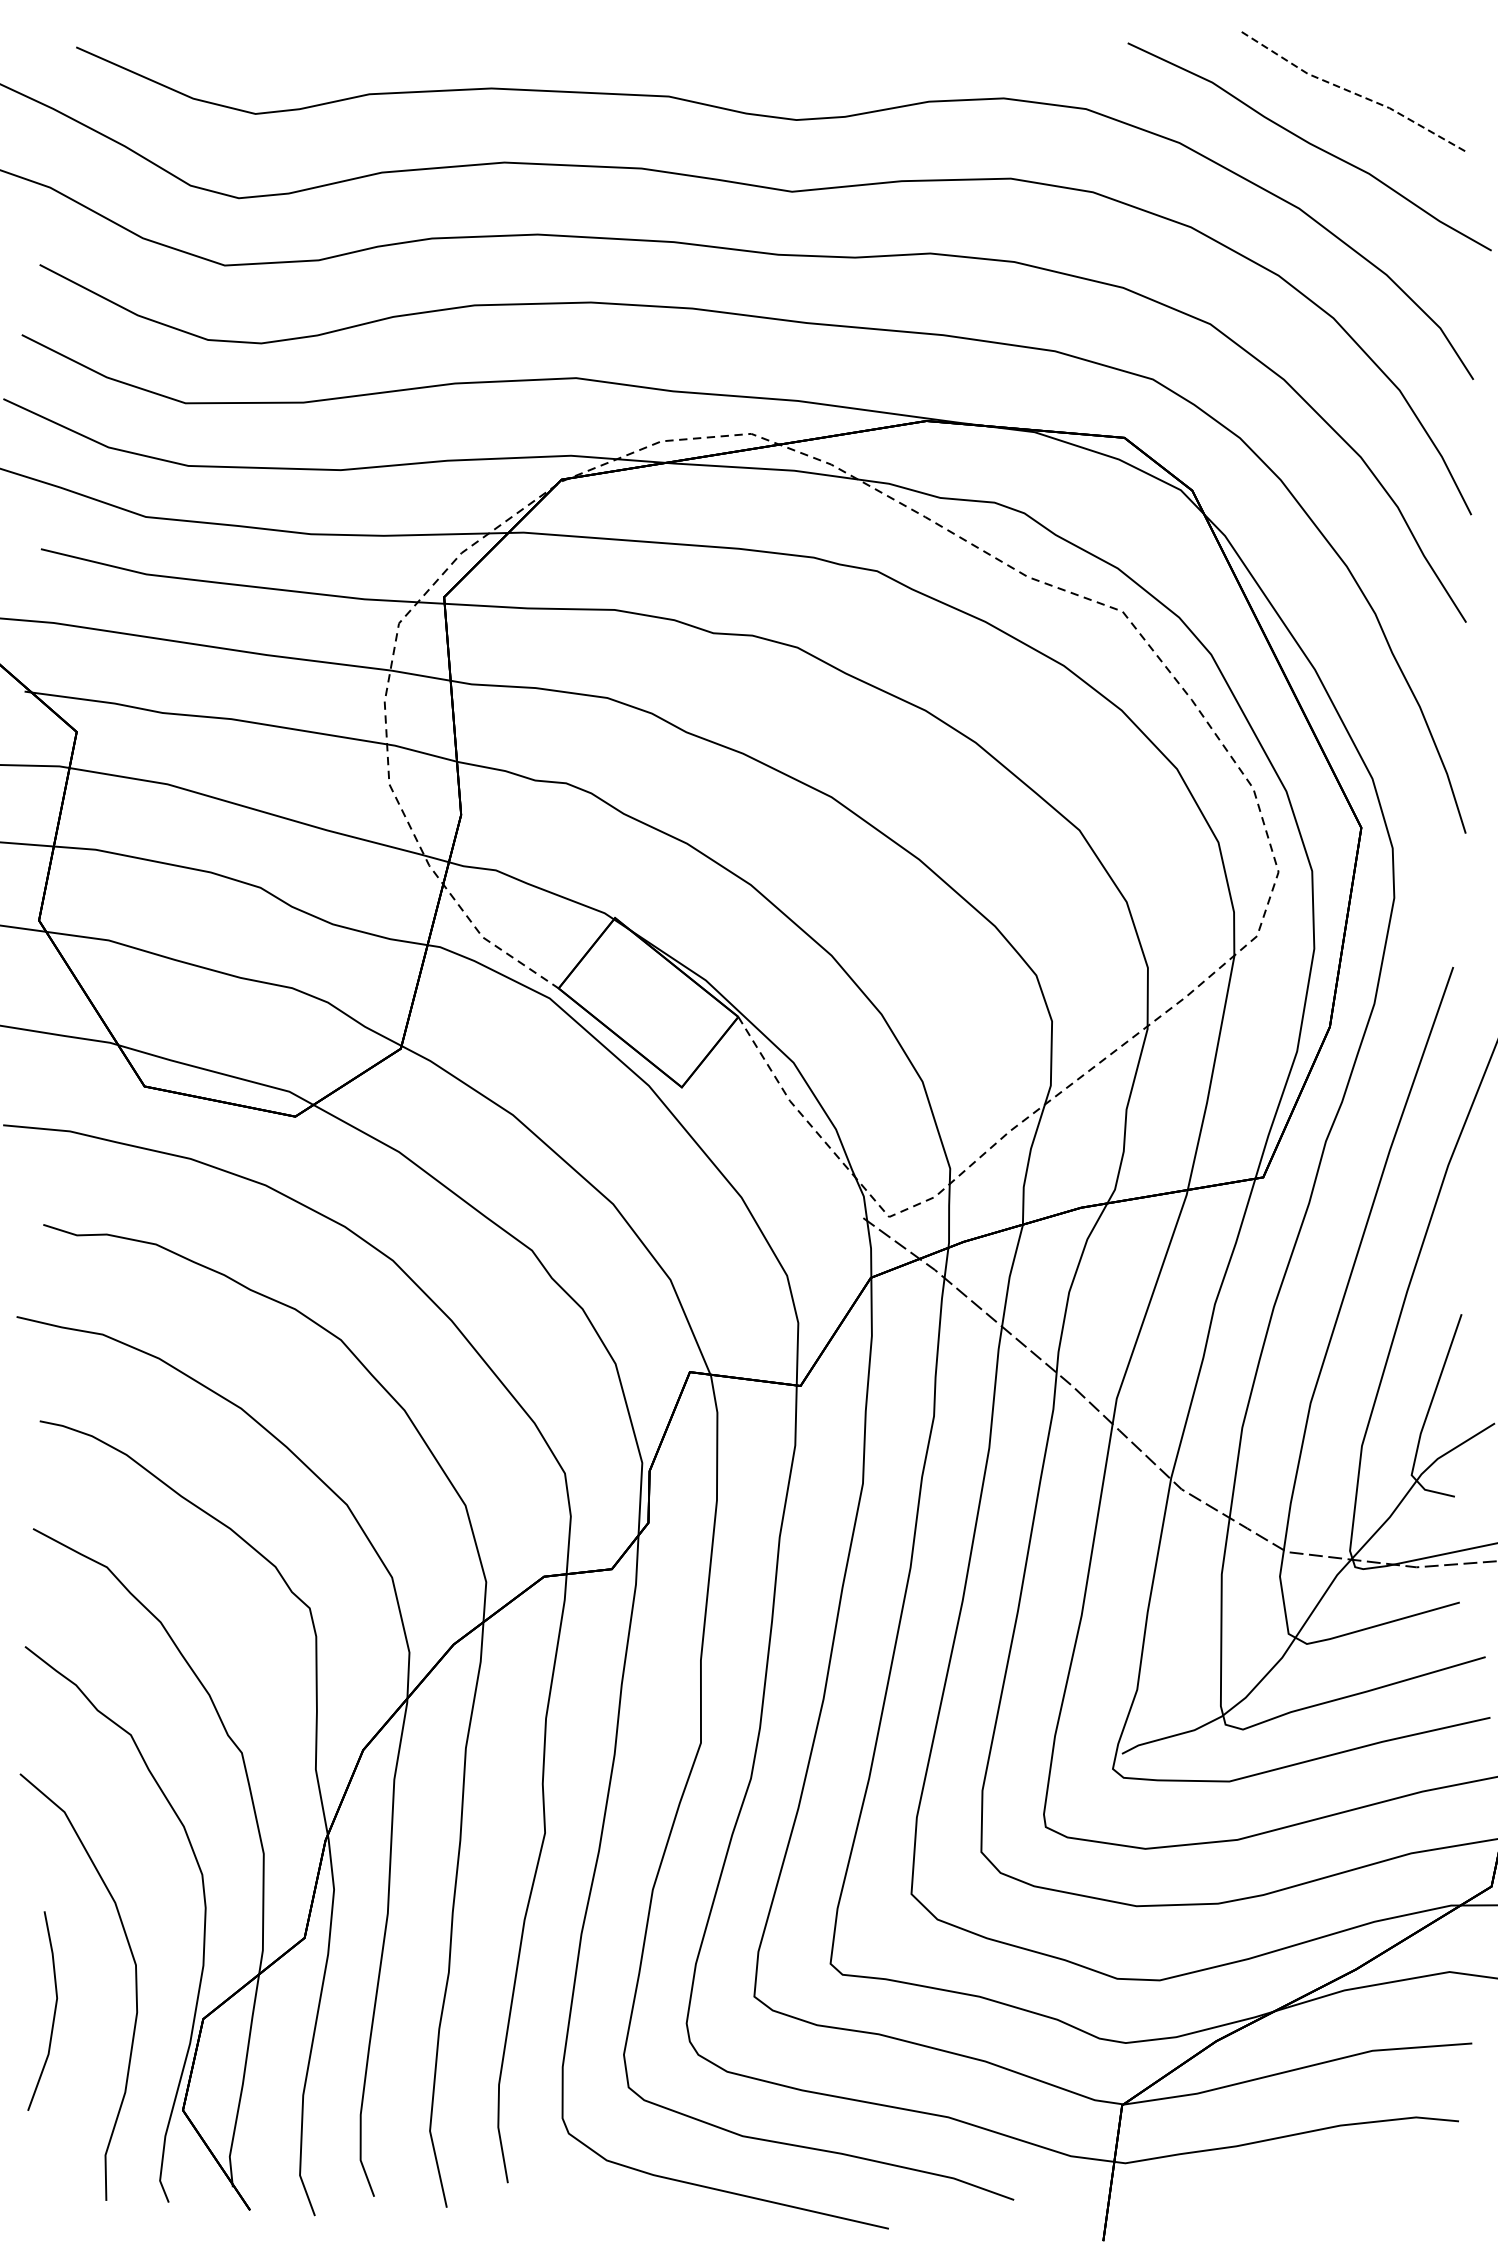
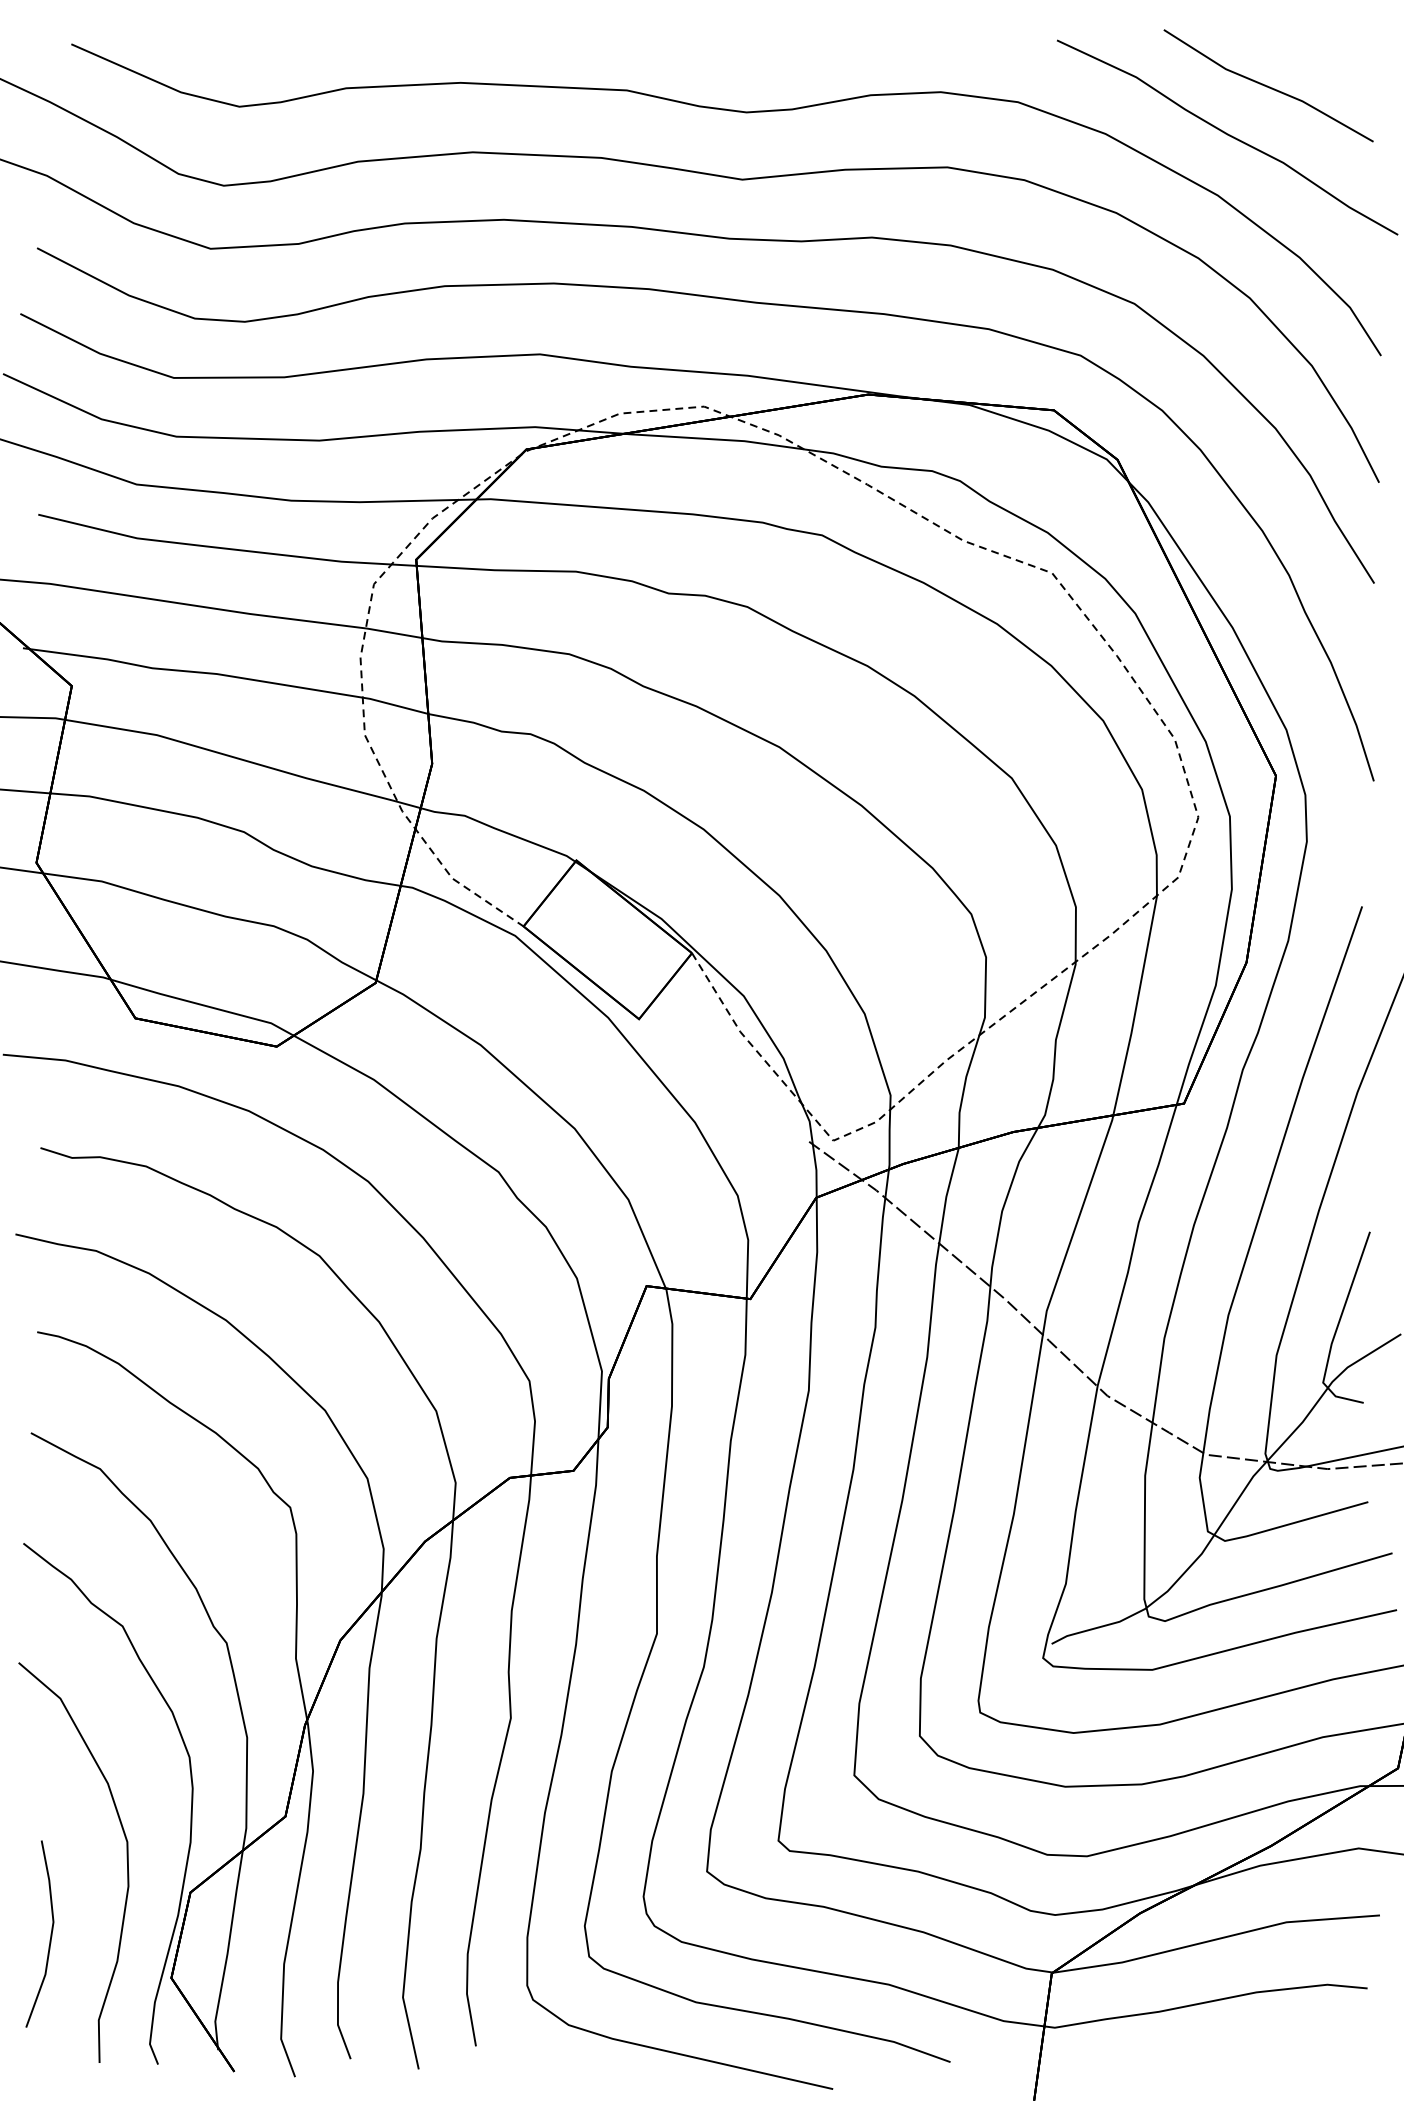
line: (1352, 92) -> (1267, 86), dashed -> solid
line: (53, 2010) -> (50, 1933), moved

